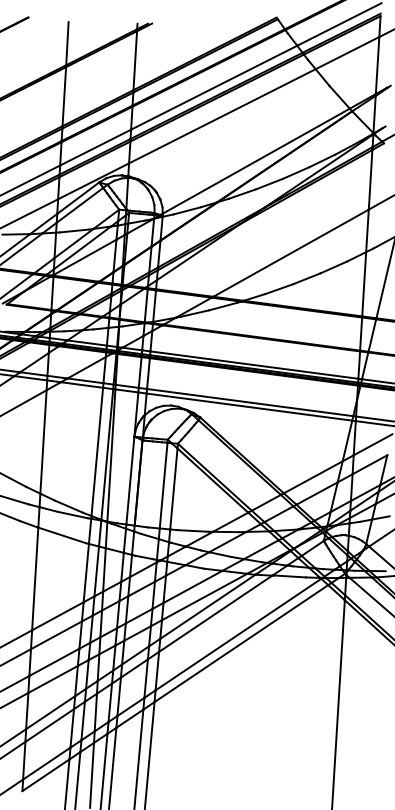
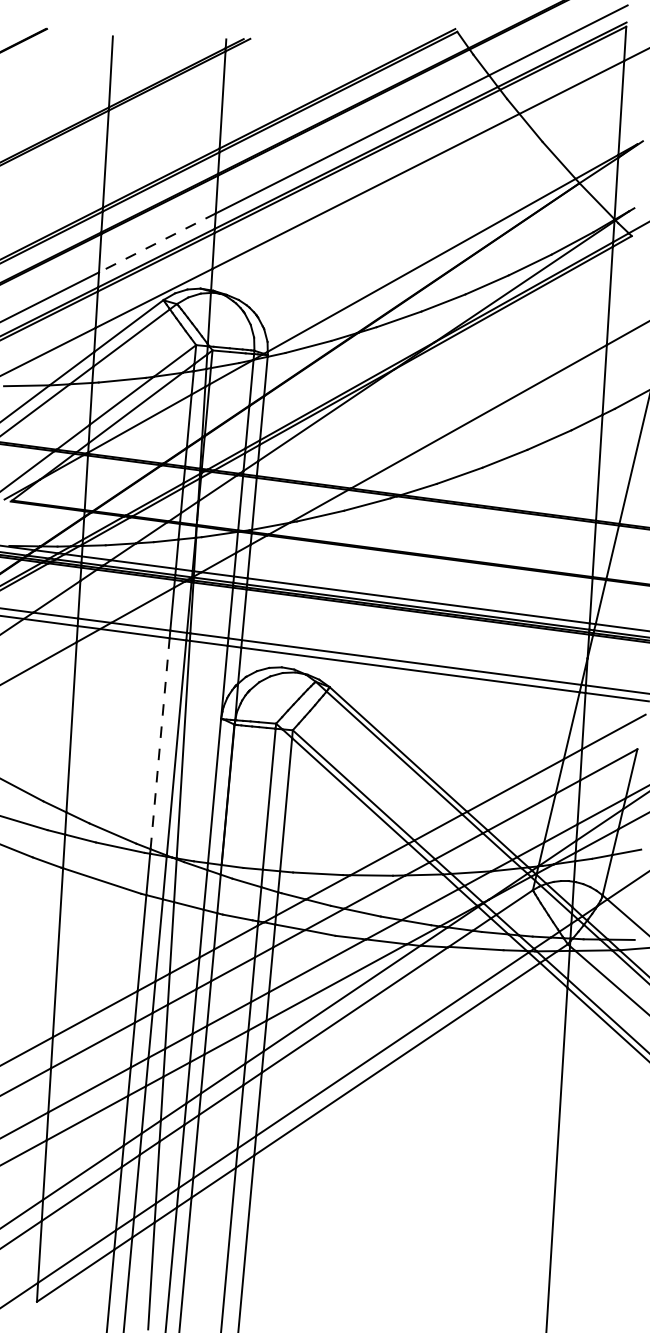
line: (95, 147) -> (157, 242), solid -> dashed
line: (97, 451) -> (160, 743), solid -> dashed

